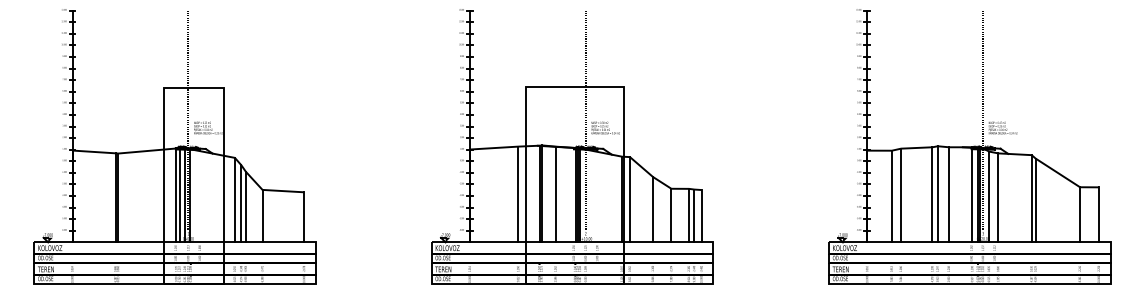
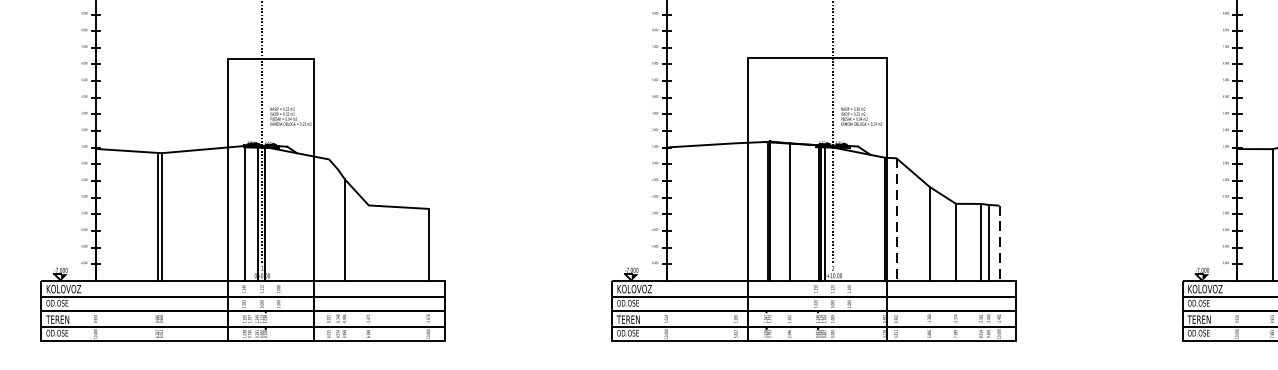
line: (179, 194) -> (249, 212), removed
line: (518, 194) -> (736, 212), removed
line: (234, 199) -> (328, 219), removed
line: (629, 199) -> (895, 219), solid -> dashed
line: (241, 203) -> (338, 224), removed
line: (262, 215) -> (368, 242), removed
line: (701, 216) -> (999, 243), solid -> dashed

